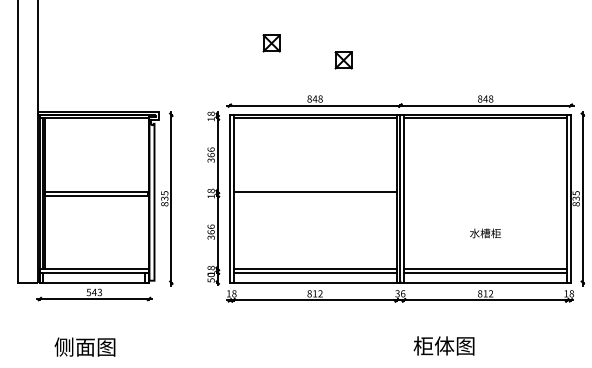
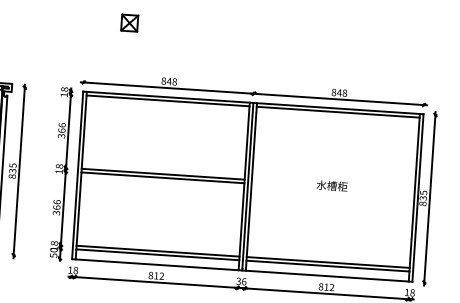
part: (343, 60) -> (200, 44), removed
line: (314, 195) -> (162, 177), added
text: (485, 233) -> (332, 186), moved

